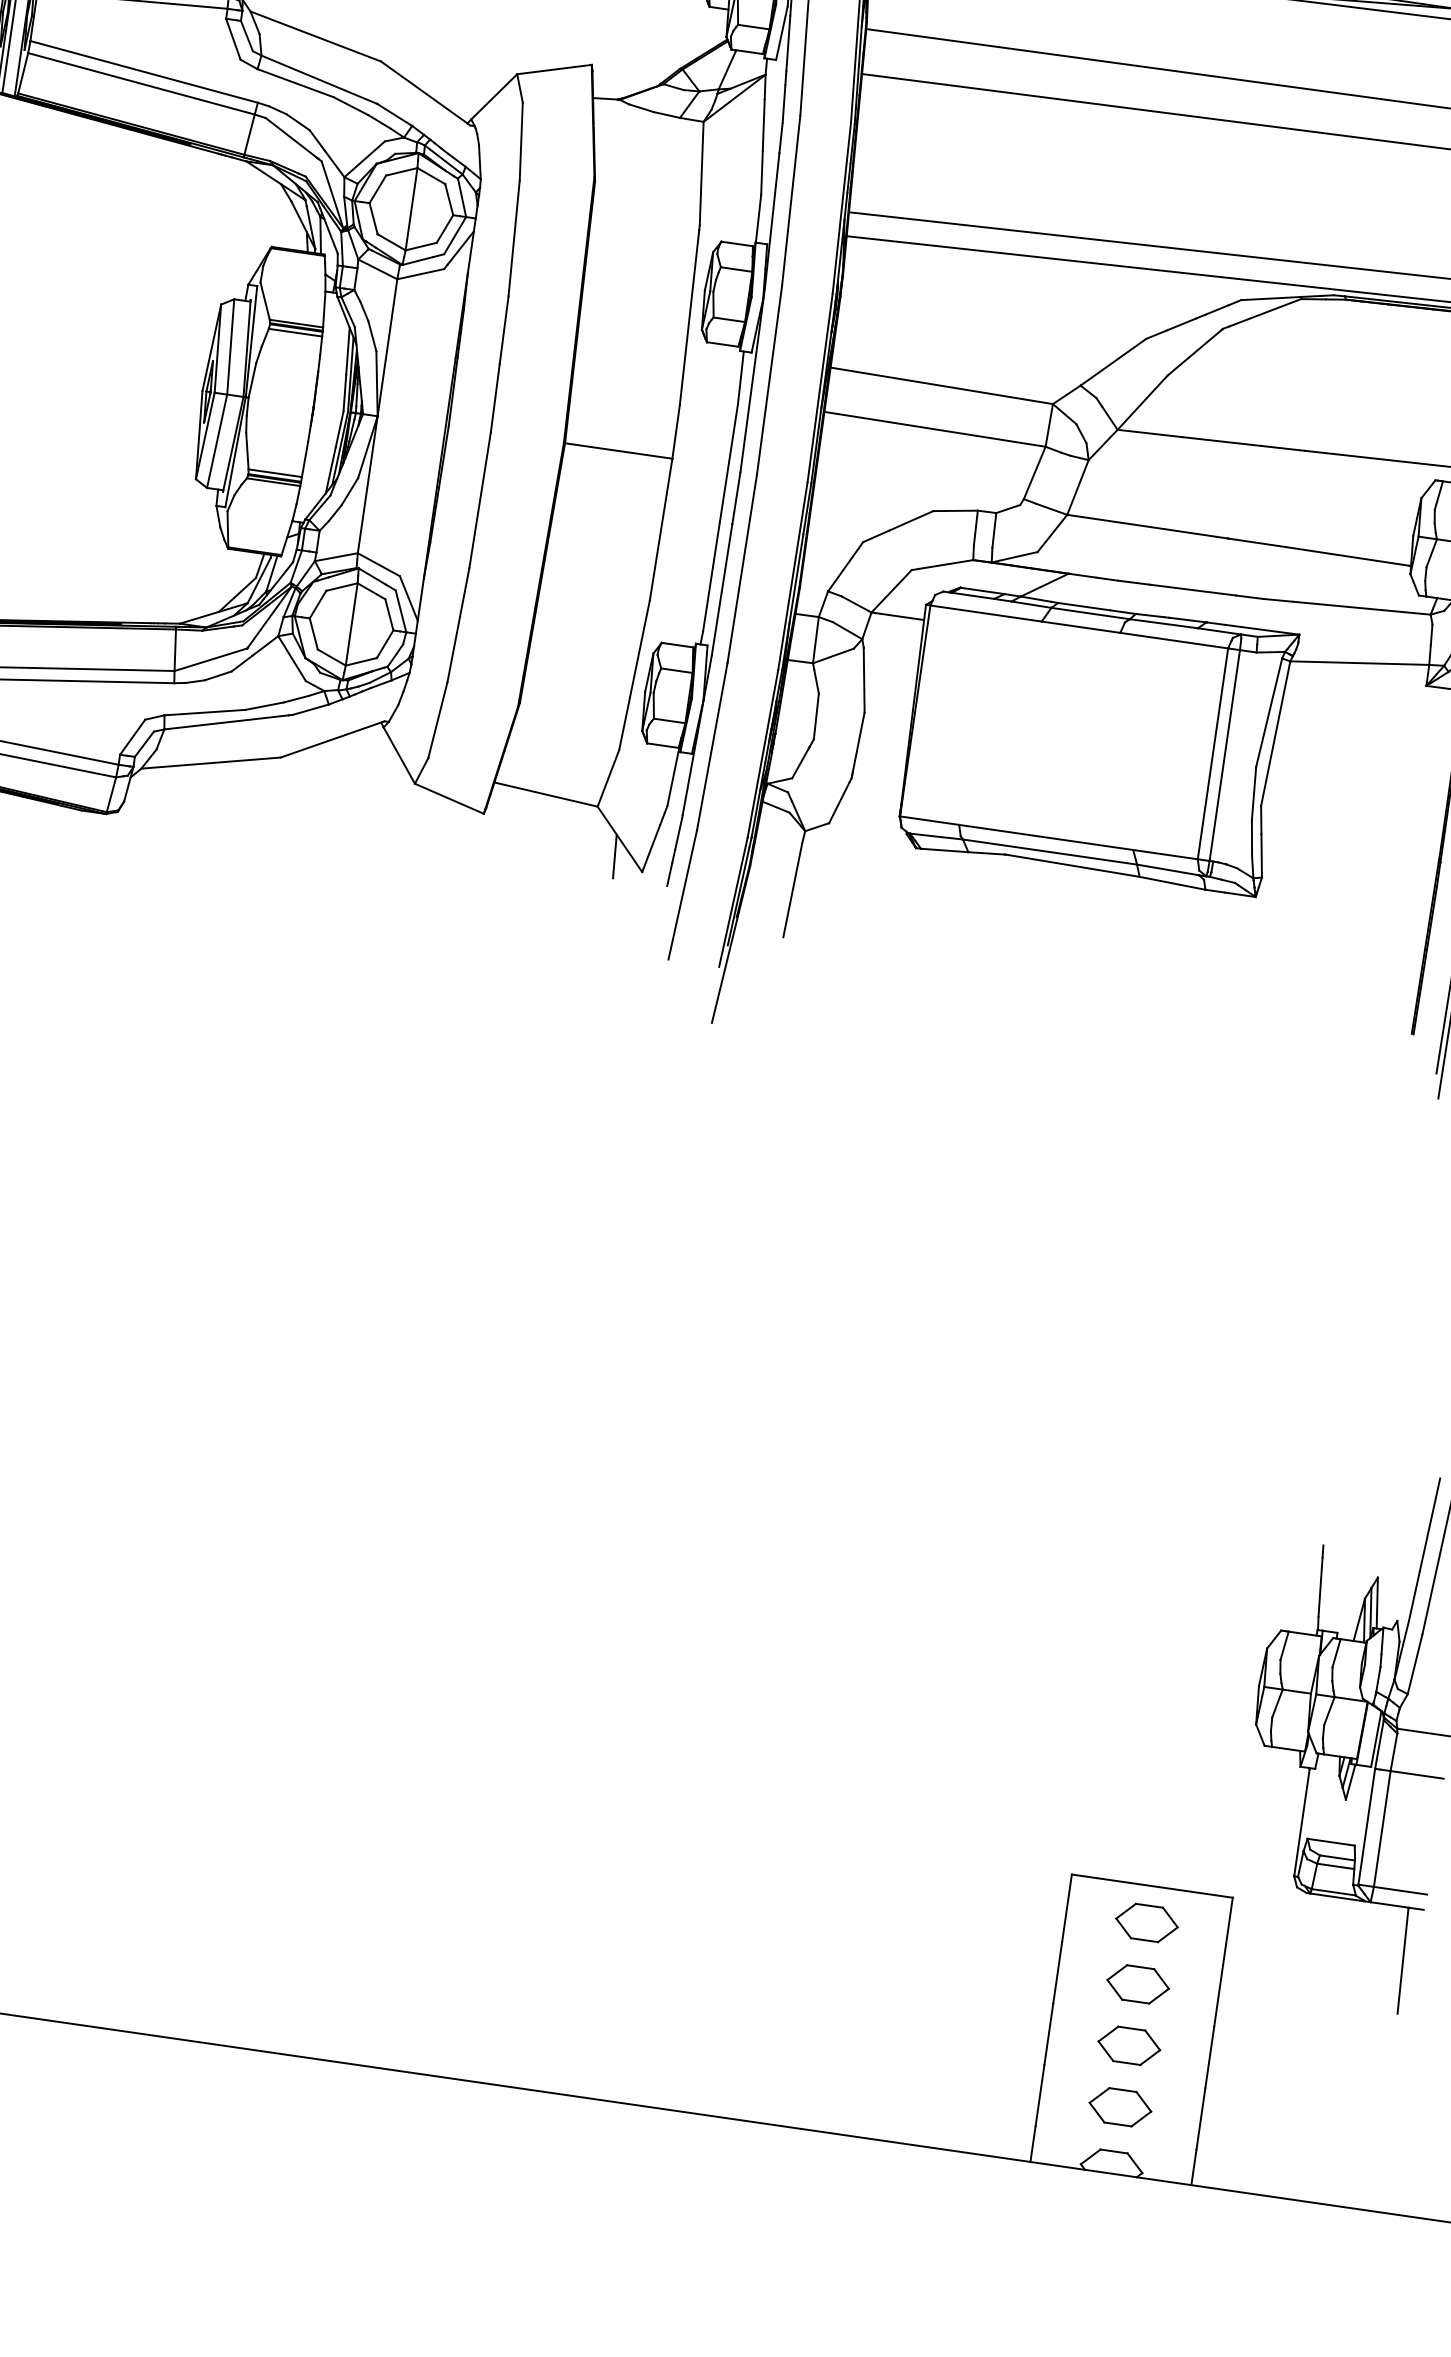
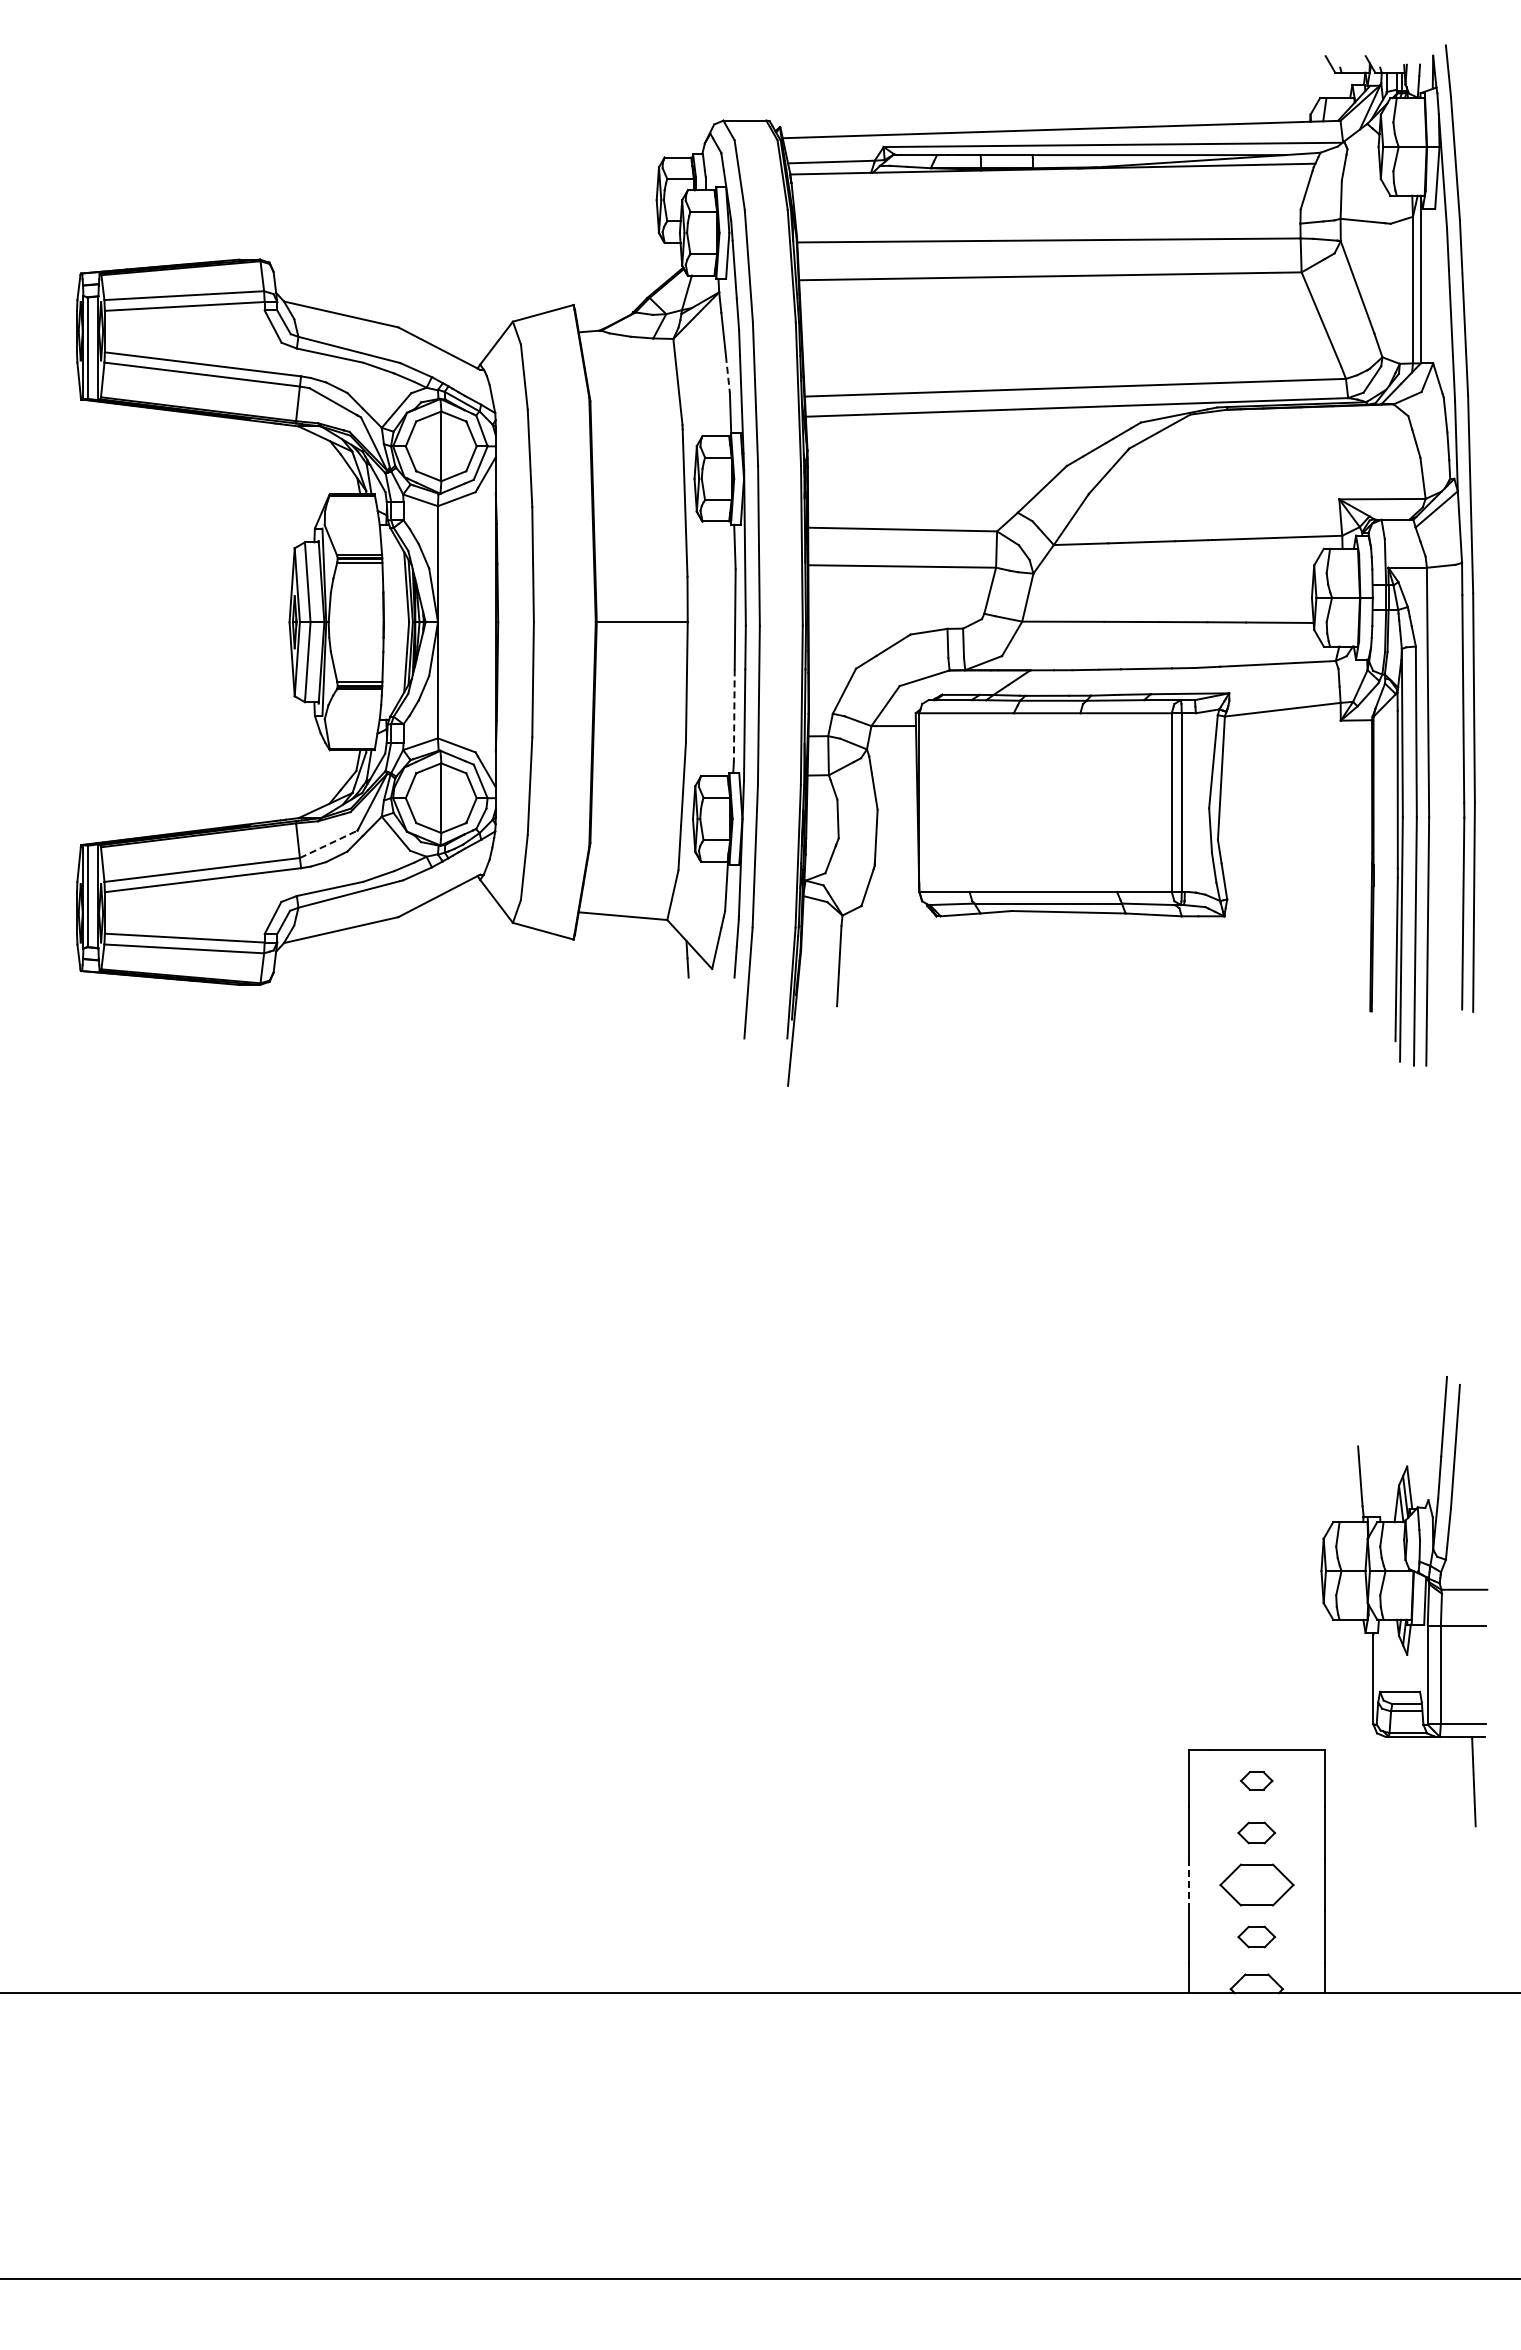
line: (761, 173) -> (727, 374), solid -> dashed
line: (711, 577) -> (734, 716), solid -> dashed
line: (210, 659) -> (328, 844), solid -> dashed
part: (1146, 1922) -> (1256, 1780), size x0.6
part: (1137, 1983) -> (1256, 1832), size x0.7
line: (1048, 2034) -> (1188, 1885), solid -> dashed
part: (1128, 2045) -> (1256, 1884), size x1.4
part: (1120, 2106) -> (1256, 1936), size x0.7

